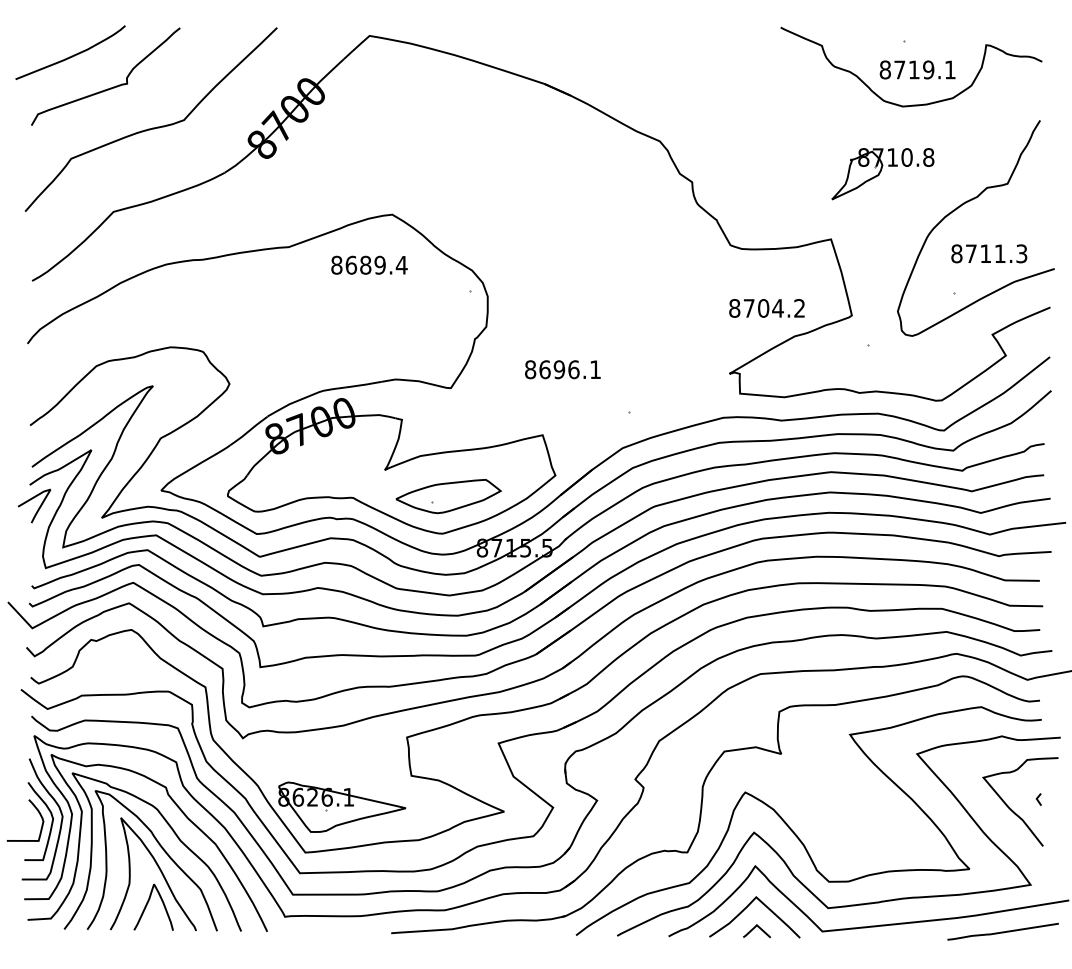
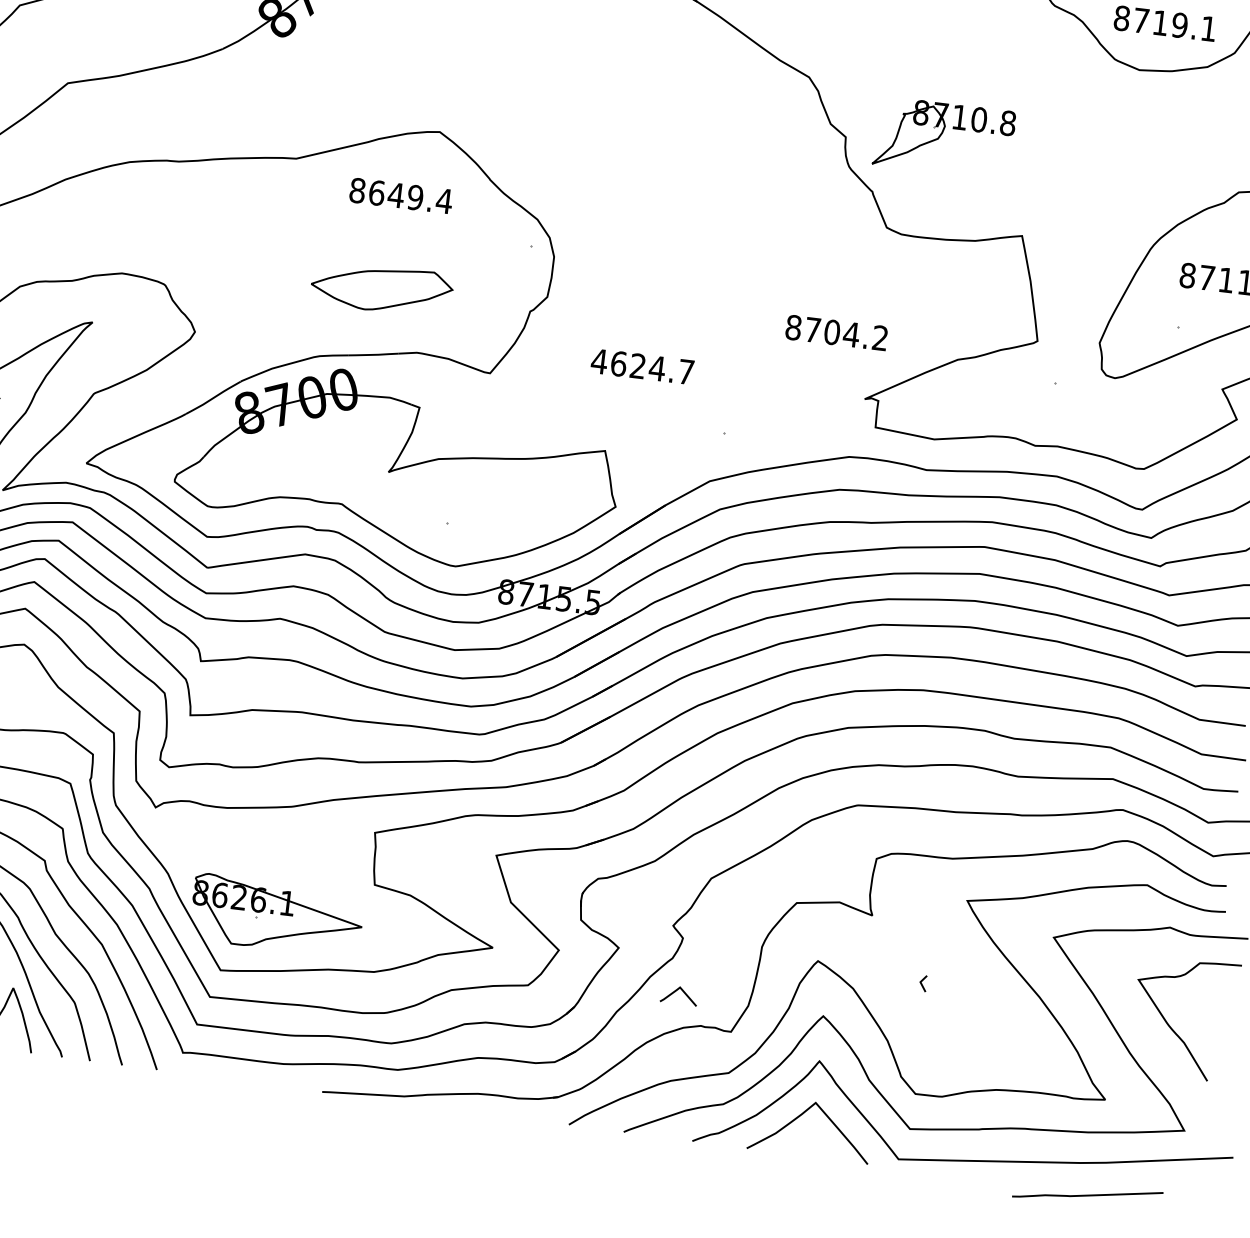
part: (882, 174) -> (943, 138), moved
text: (365, 264) -> (395, 194), 8689.4 -> 8649.4
text: (766, 308) -> (836, 332), moved
text: (562, 369) -> (642, 366), 8696.1 -> 4624.7
part: (448, 496) -> (381, 288), moved
line: (1038, 799) -> (922, 983), moved
curve: (755, 928) -> (677, 991), moved
curve: (1002, 931) -> (1086, 1194), moved

